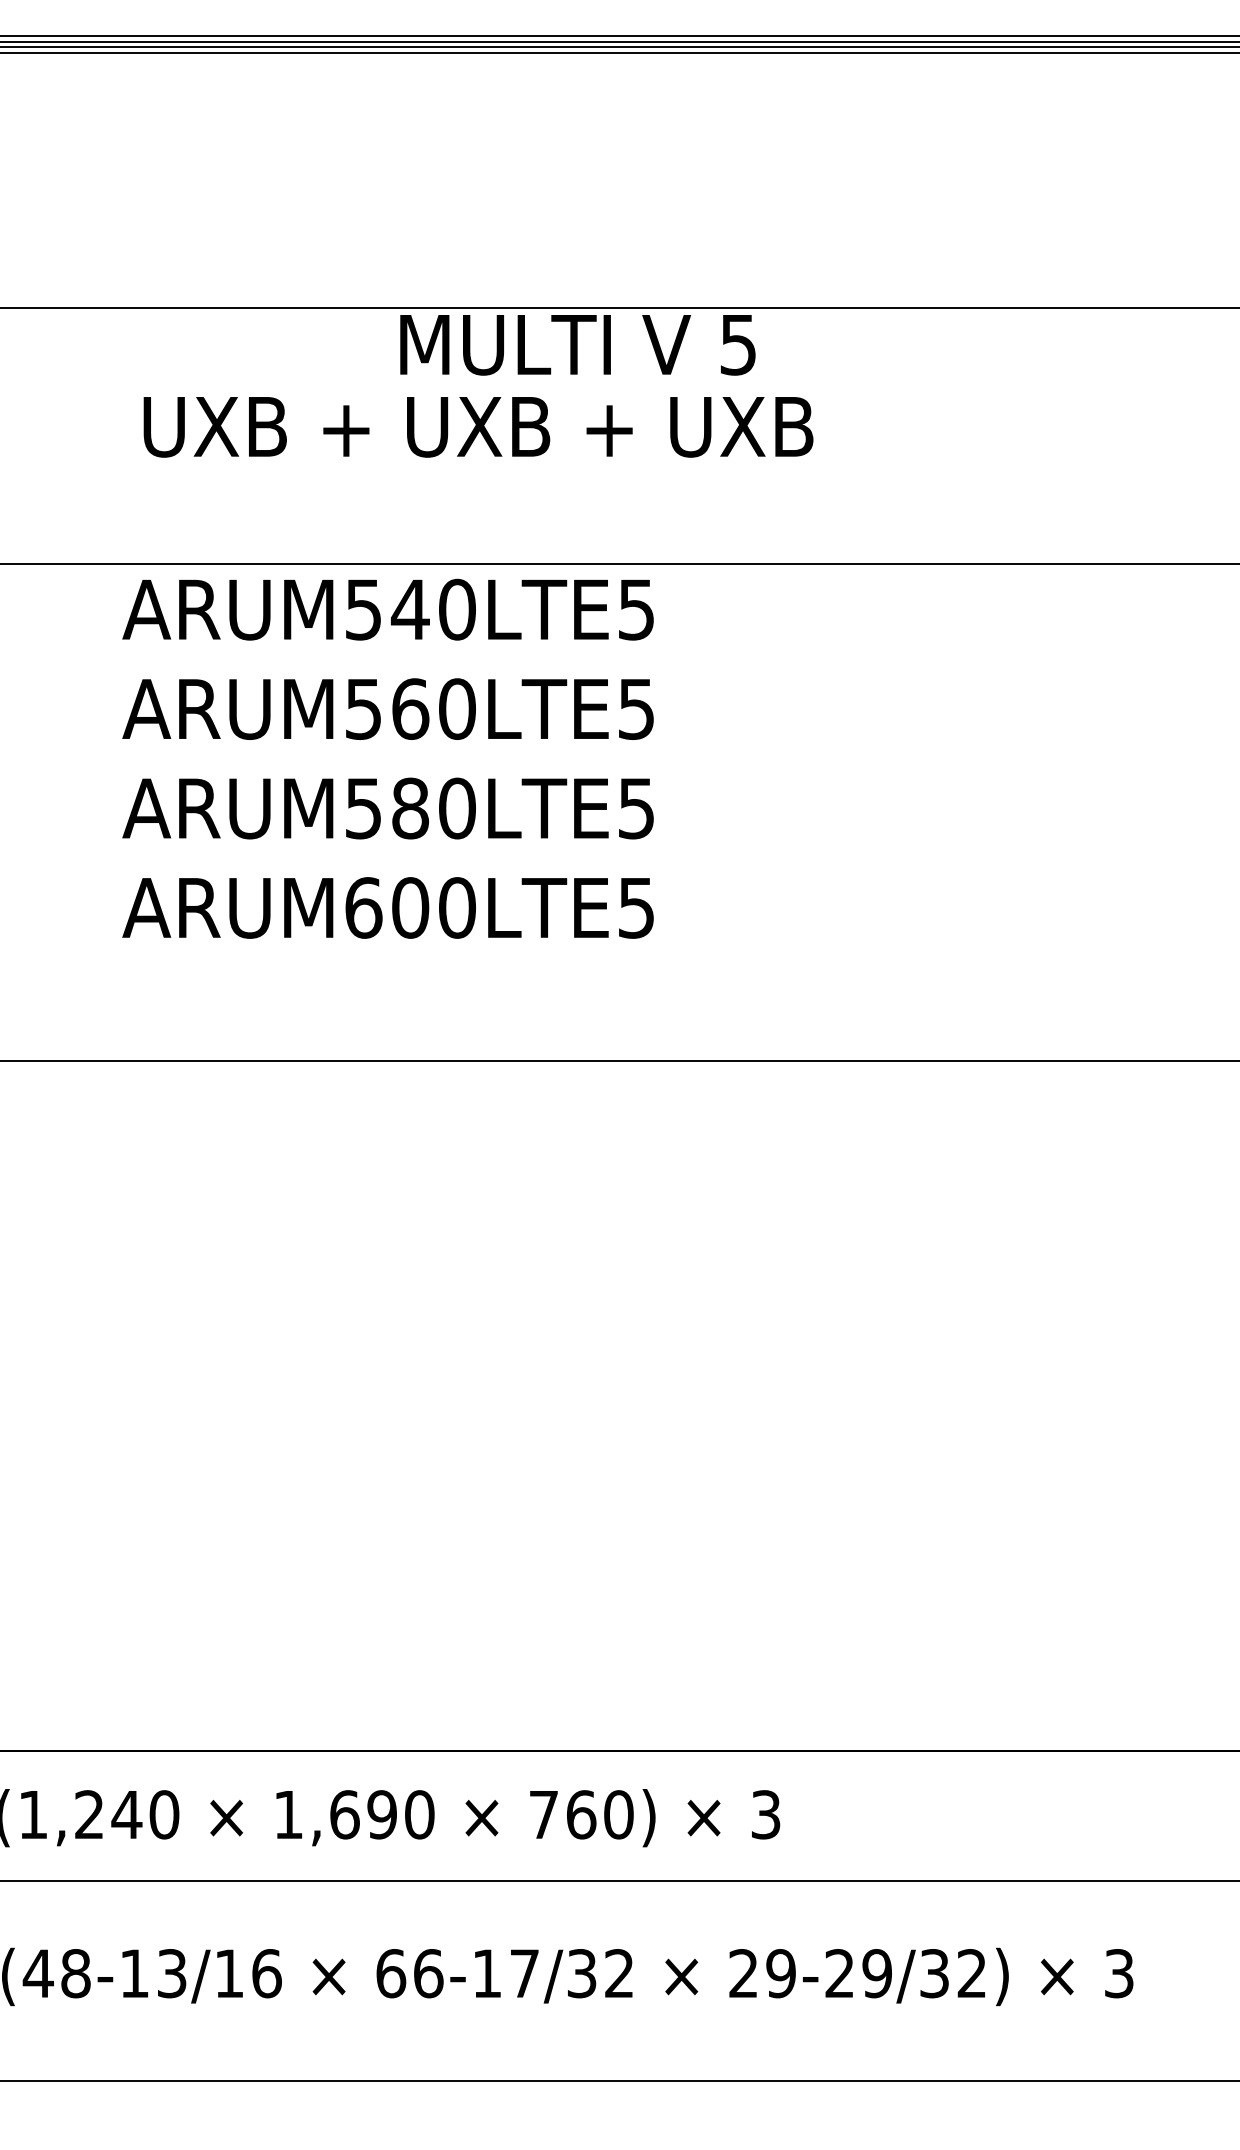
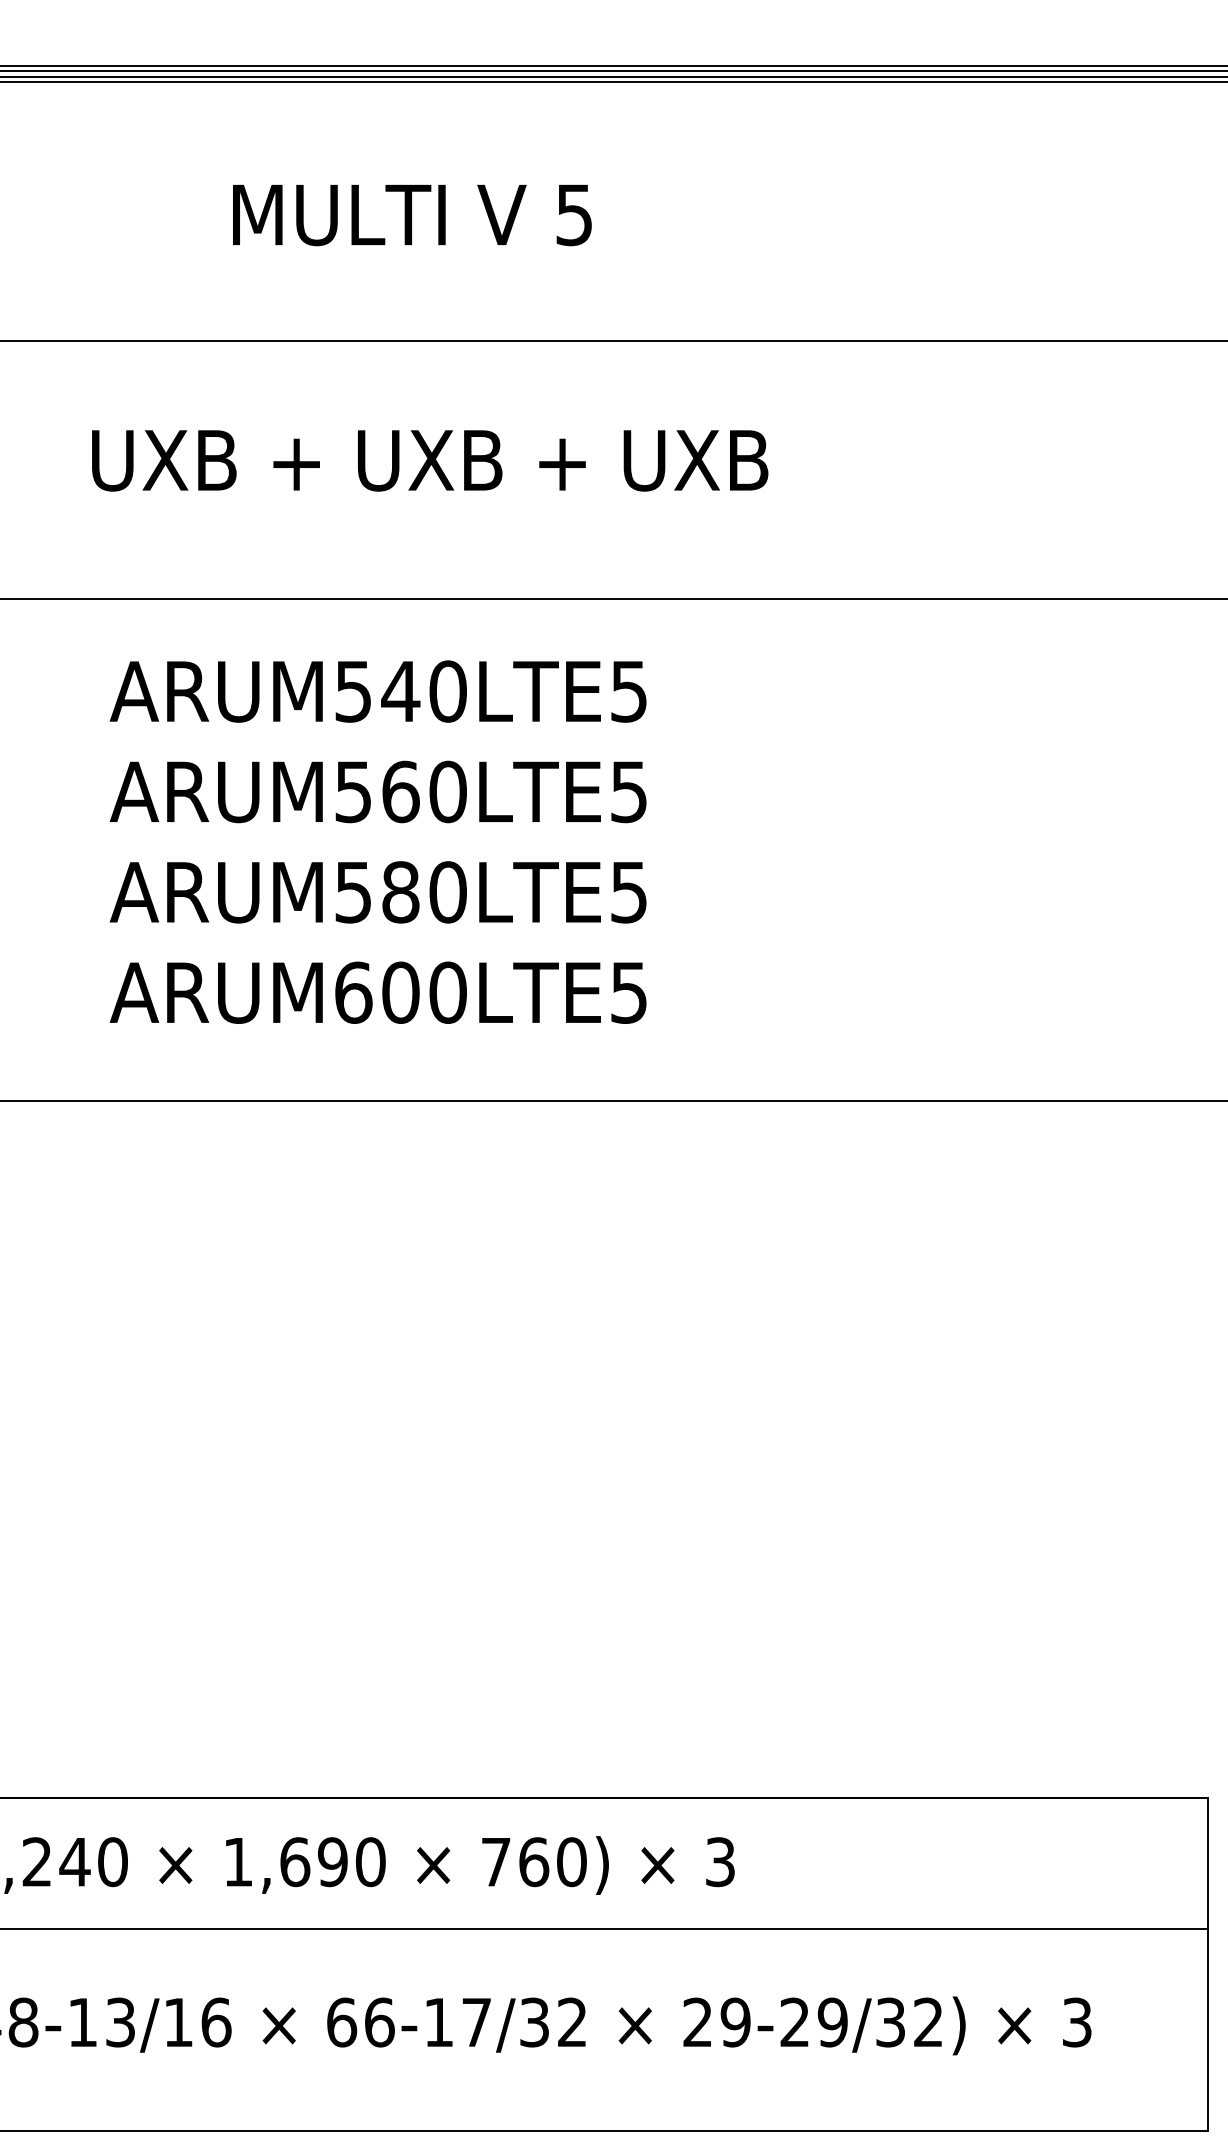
text: (577, 345) -> (411, 215), moved
text: (387, 758) -> (377, 841), moved

